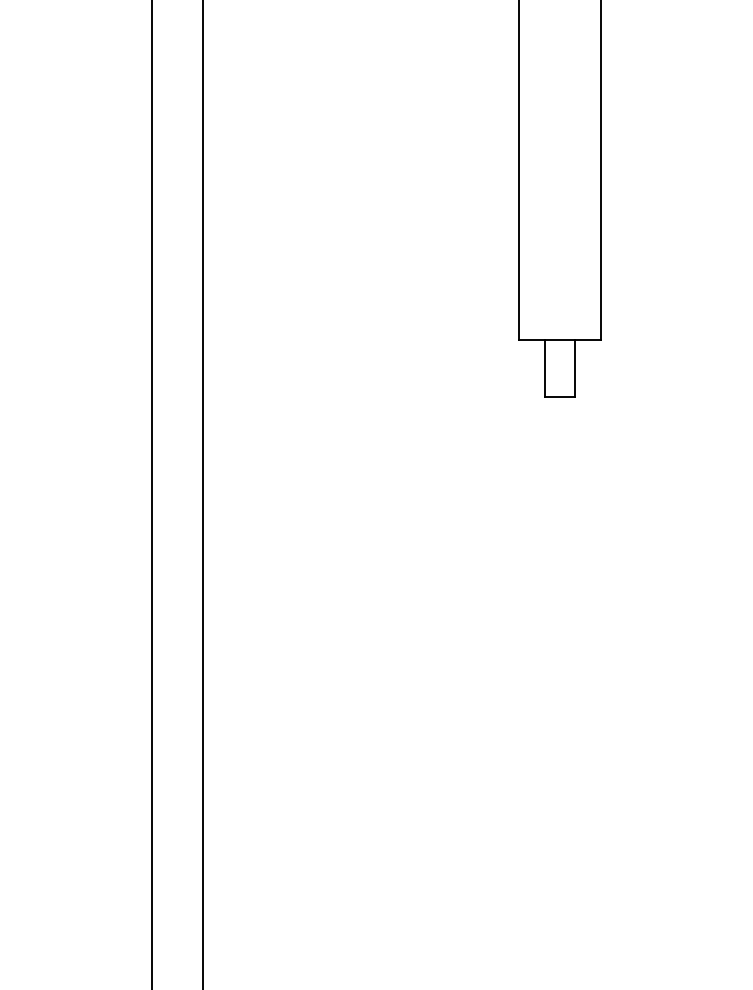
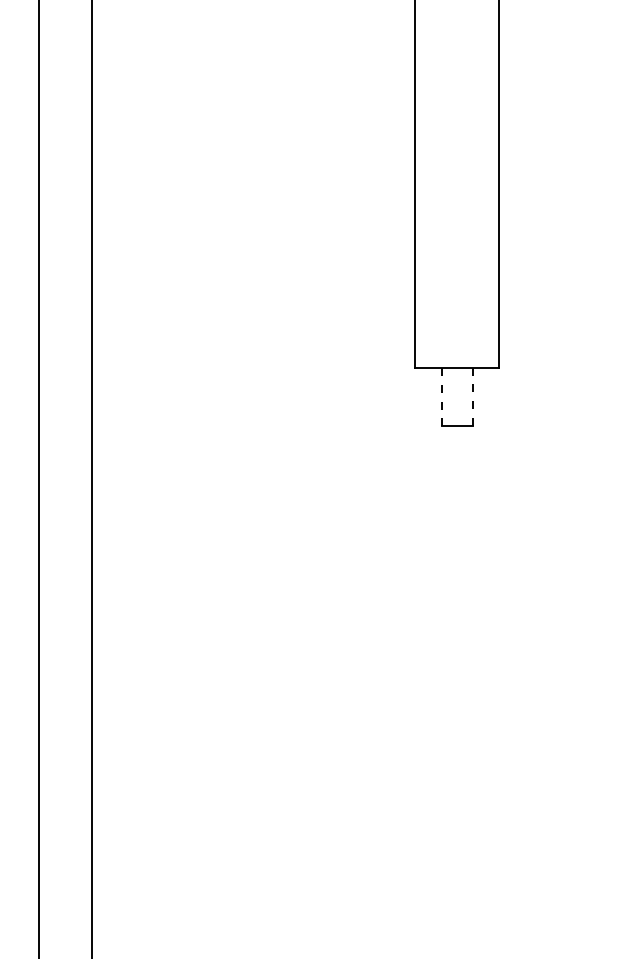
line: (575, 367) -> (473, 396), solid -> dashed
line: (544, 368) -> (441, 397), solid -> dashed

